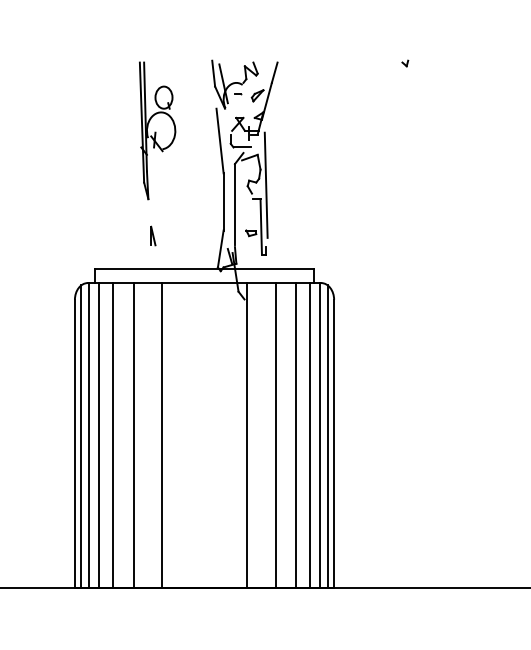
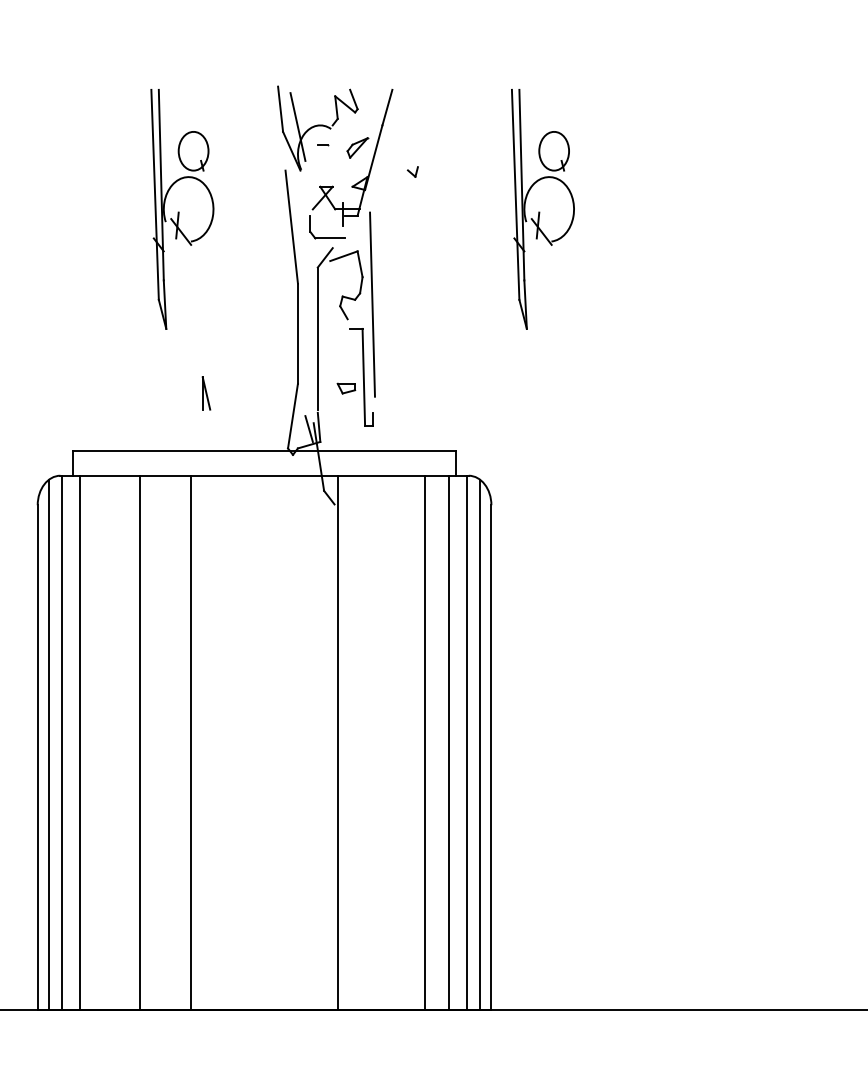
part: (405, 63) -> (413, 171), moved
part: (363, 130) -> (542, 208), added
part: (153, 235) -> (206, 392), moved
line: (113, 435) -> (105, 742), removed
line: (275, 435) -> (388, 742), removed

